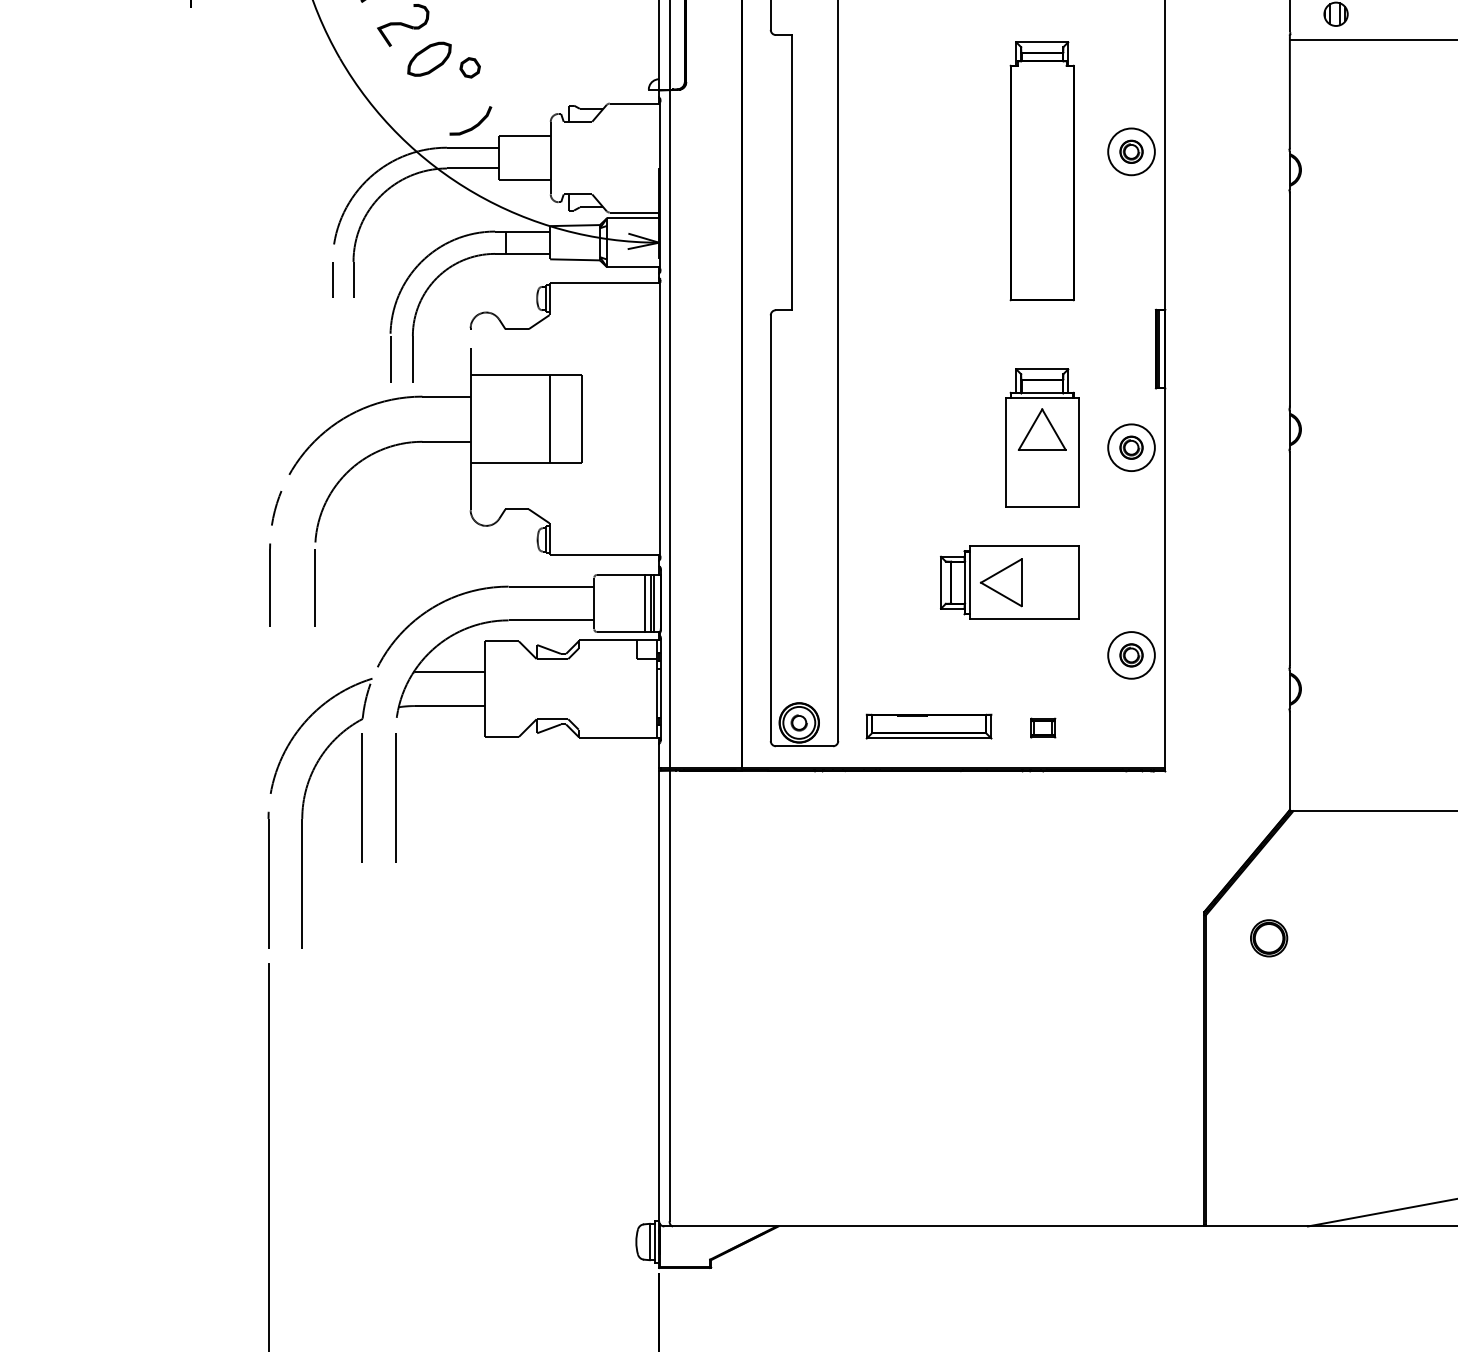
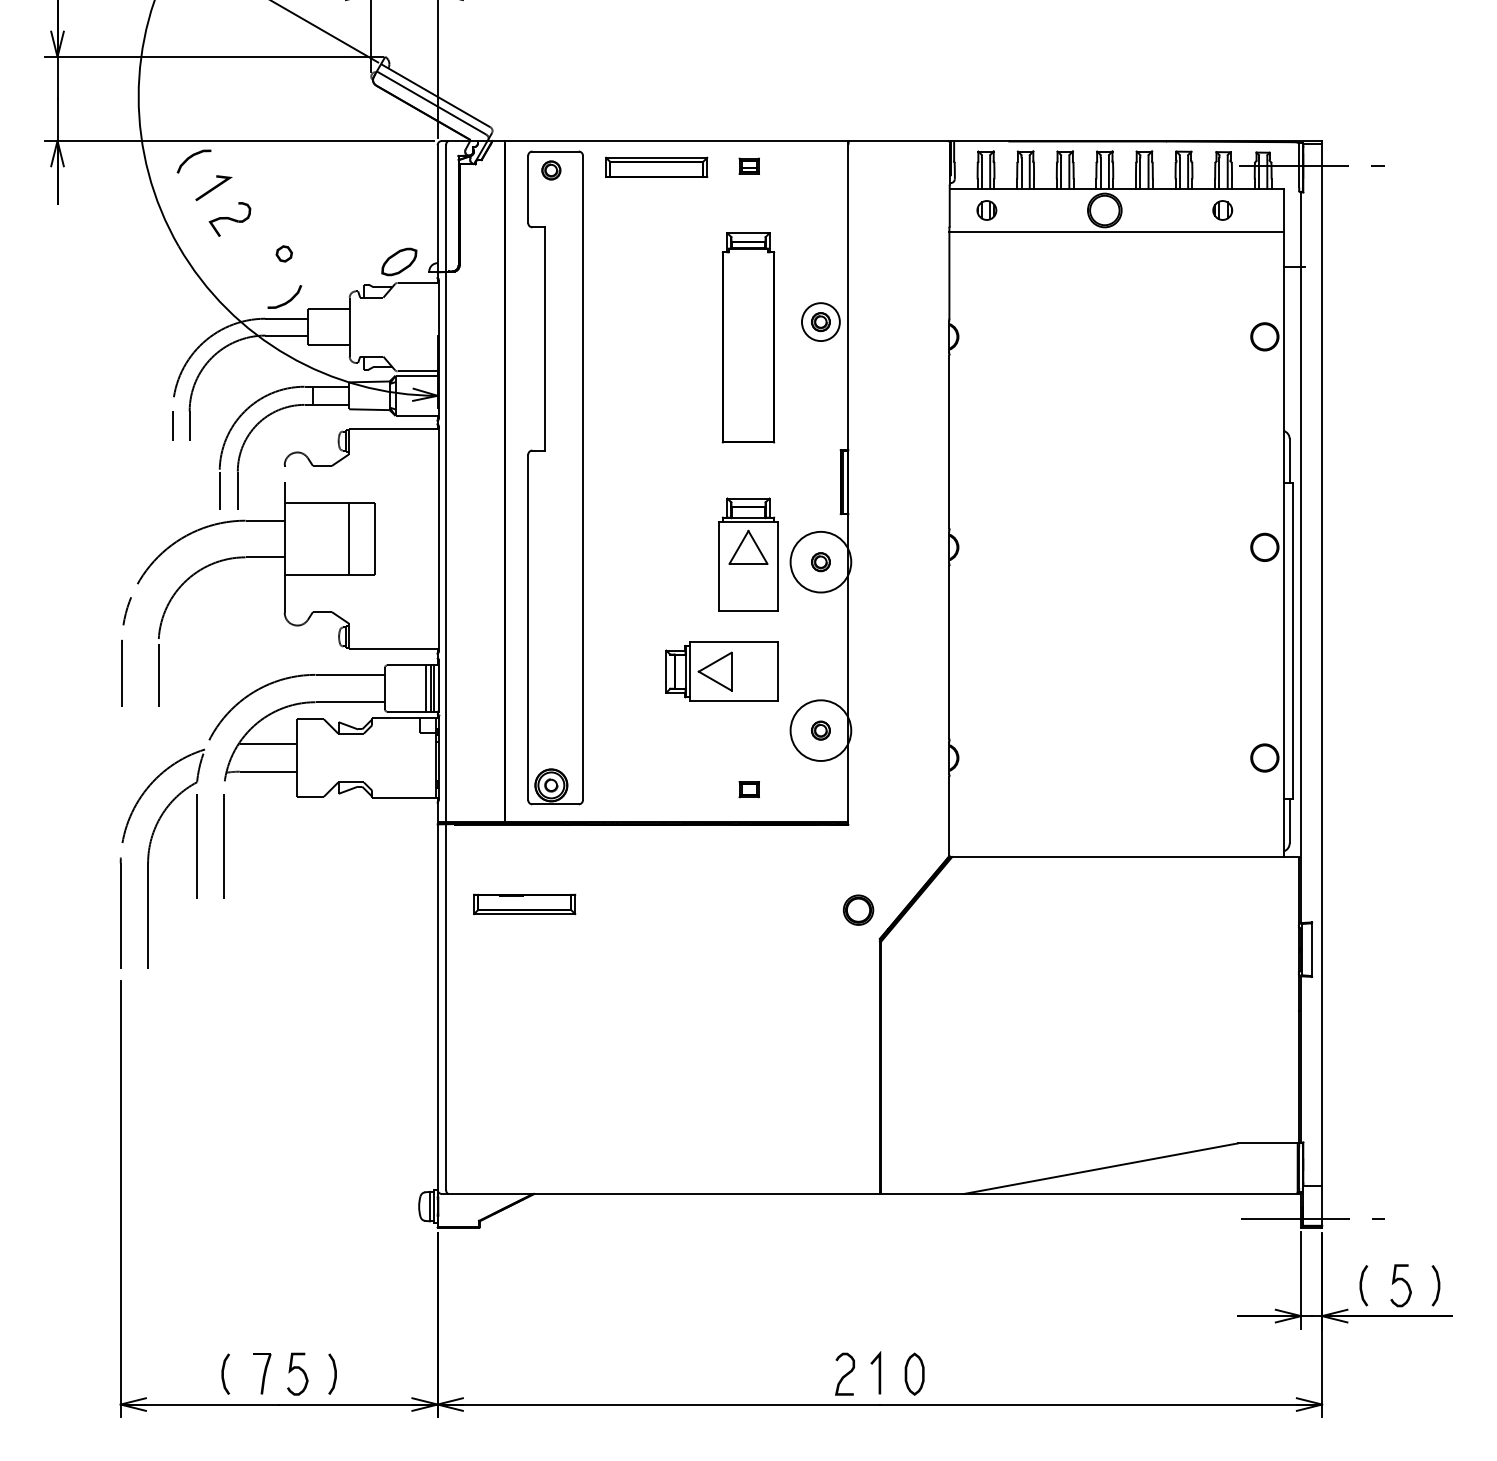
part: (429, 58) -> (399, 261), moved
circle: (1131, 448) -> (820, 562), size x1.6
circle: (1131, 655) -> (820, 730), size x1.6
part: (928, 726) -> (524, 904), moved
part: (1269, 937) -> (858, 909), moved

